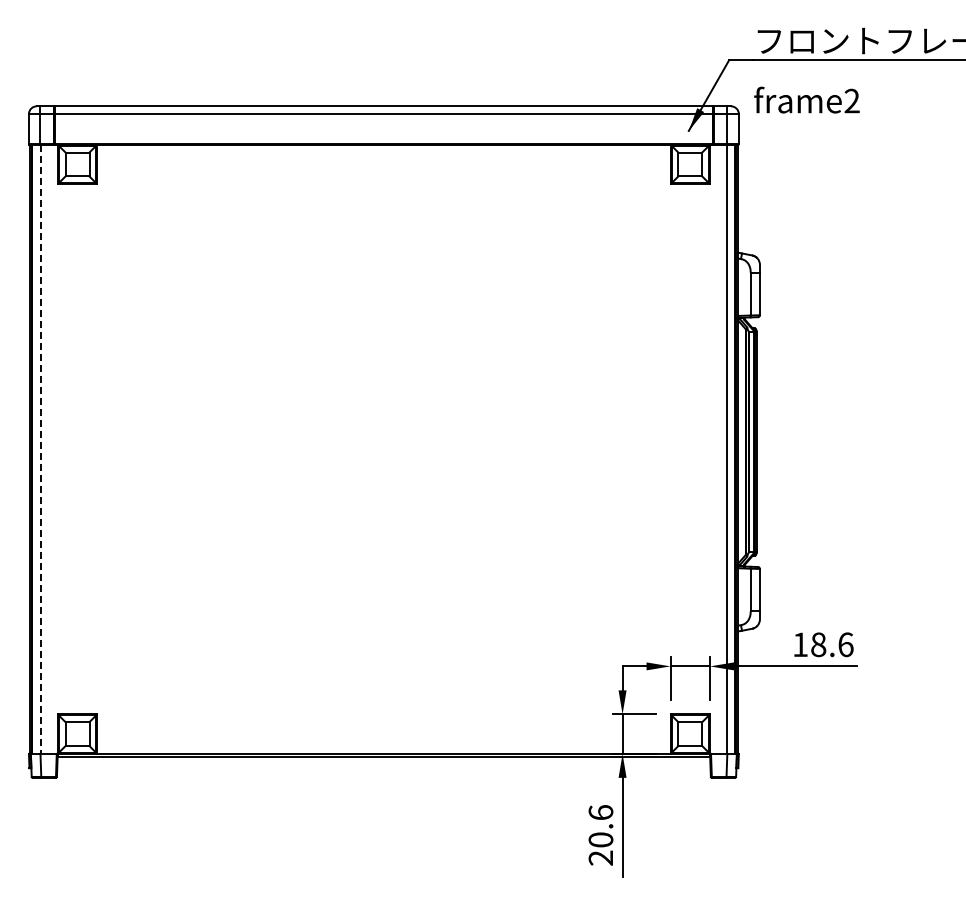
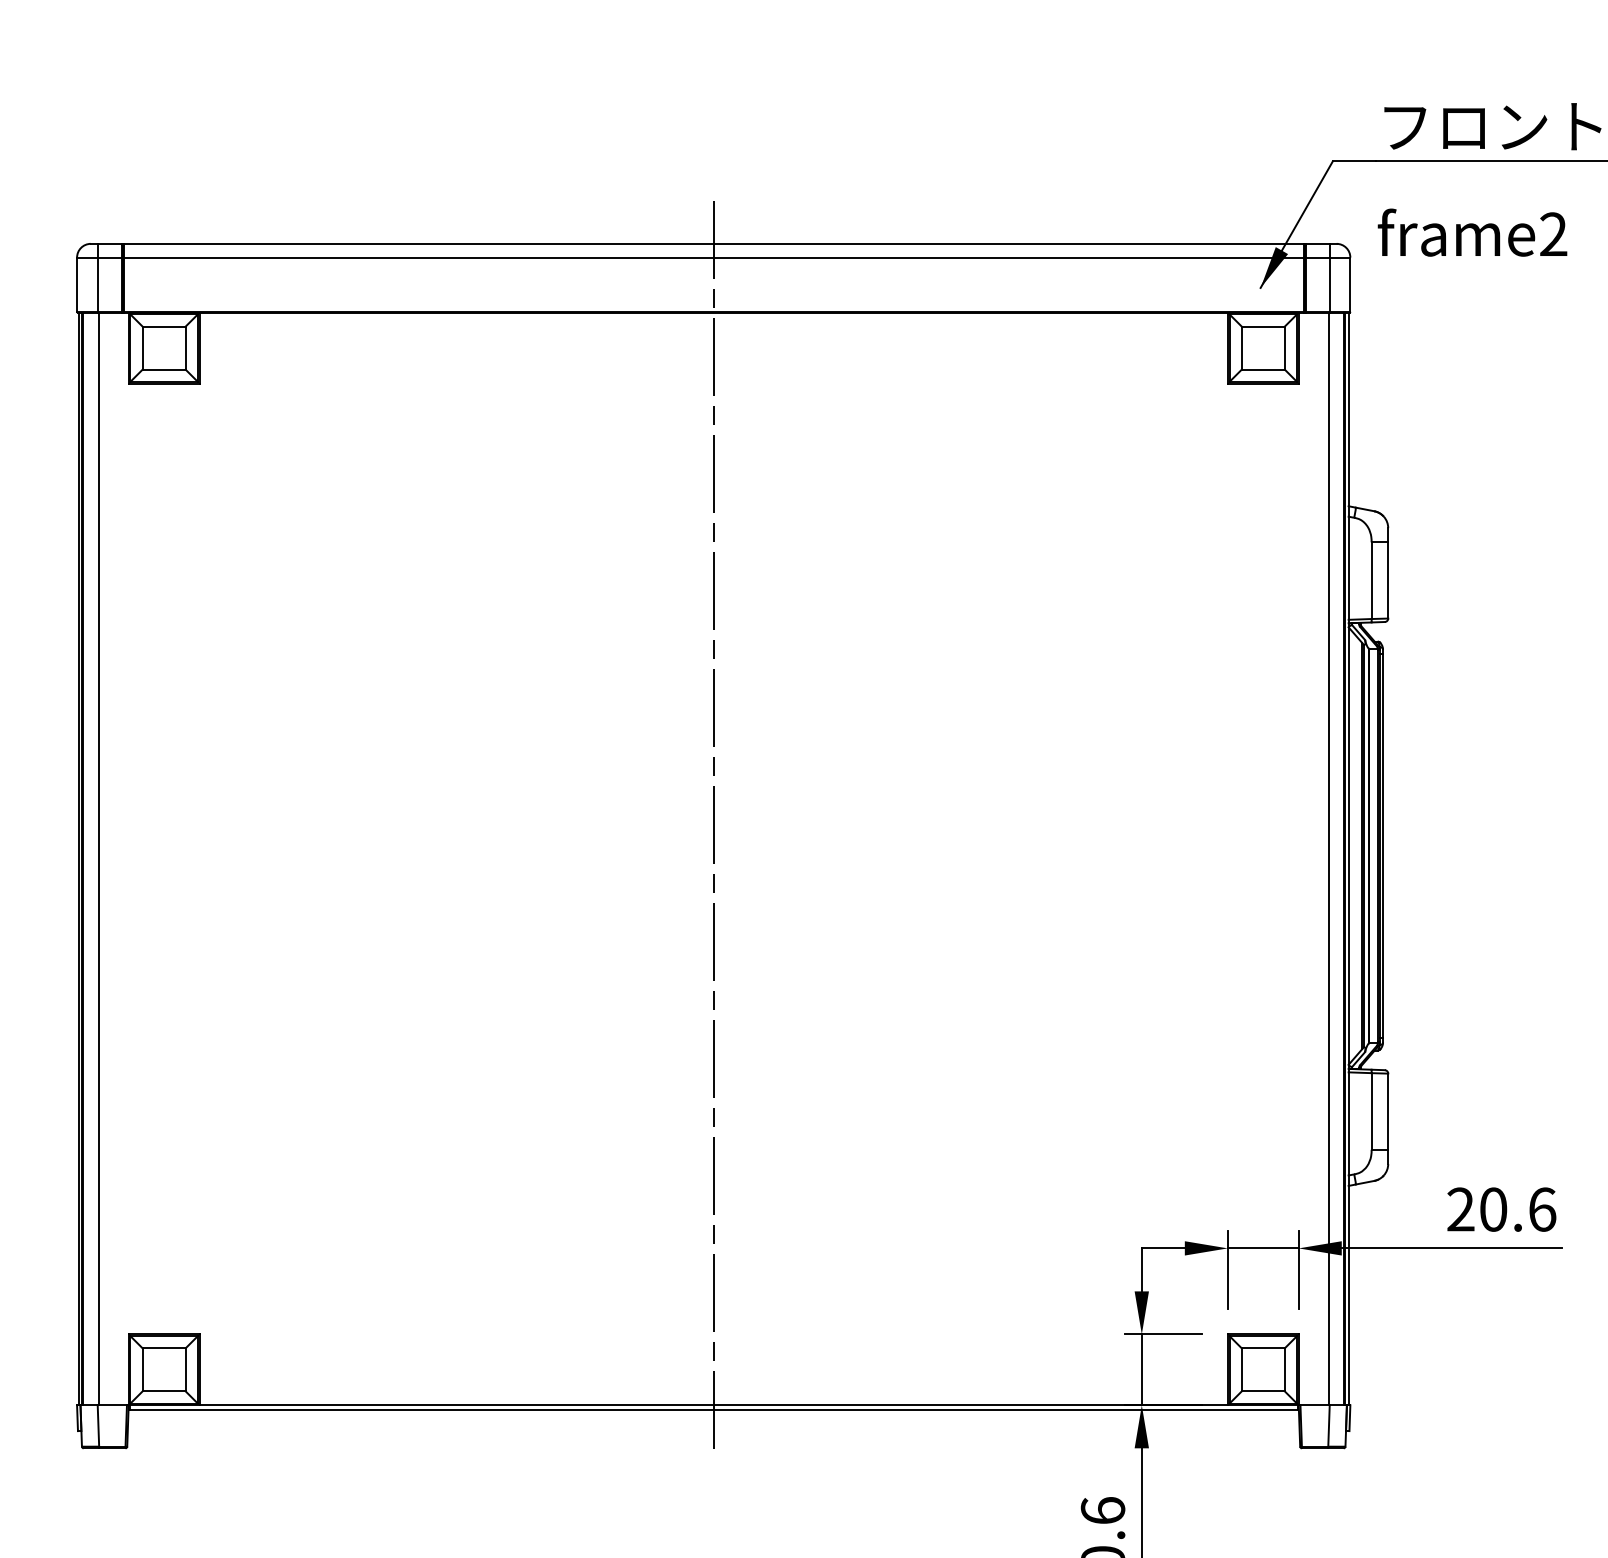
line: (383, 431) -> (712, 827), added
line: (40, 449) -> (97, 859), dashed -> solid
text: (809, 644) -> (1477, 1209), 18.6 -> 20.6

